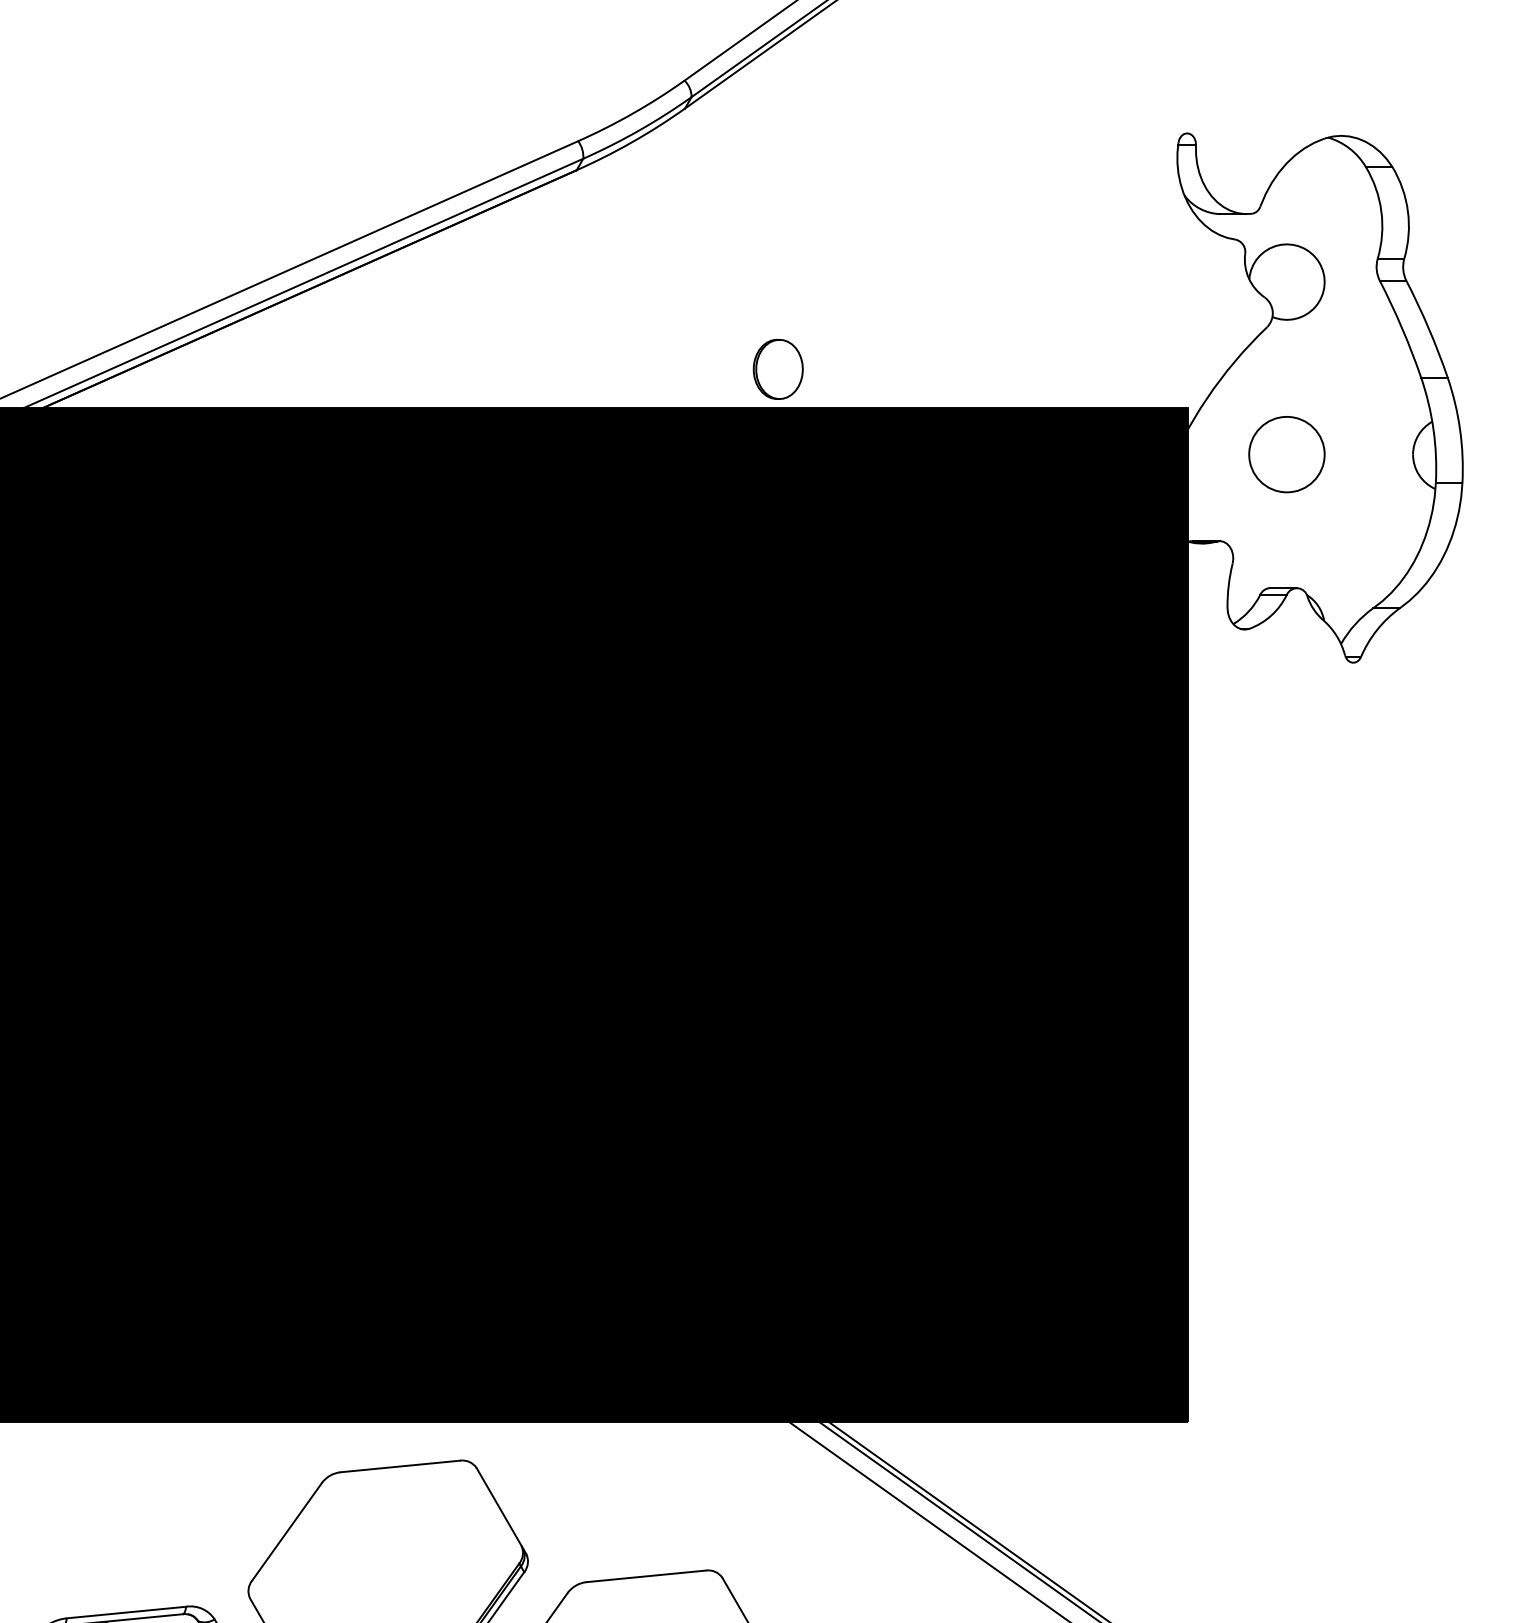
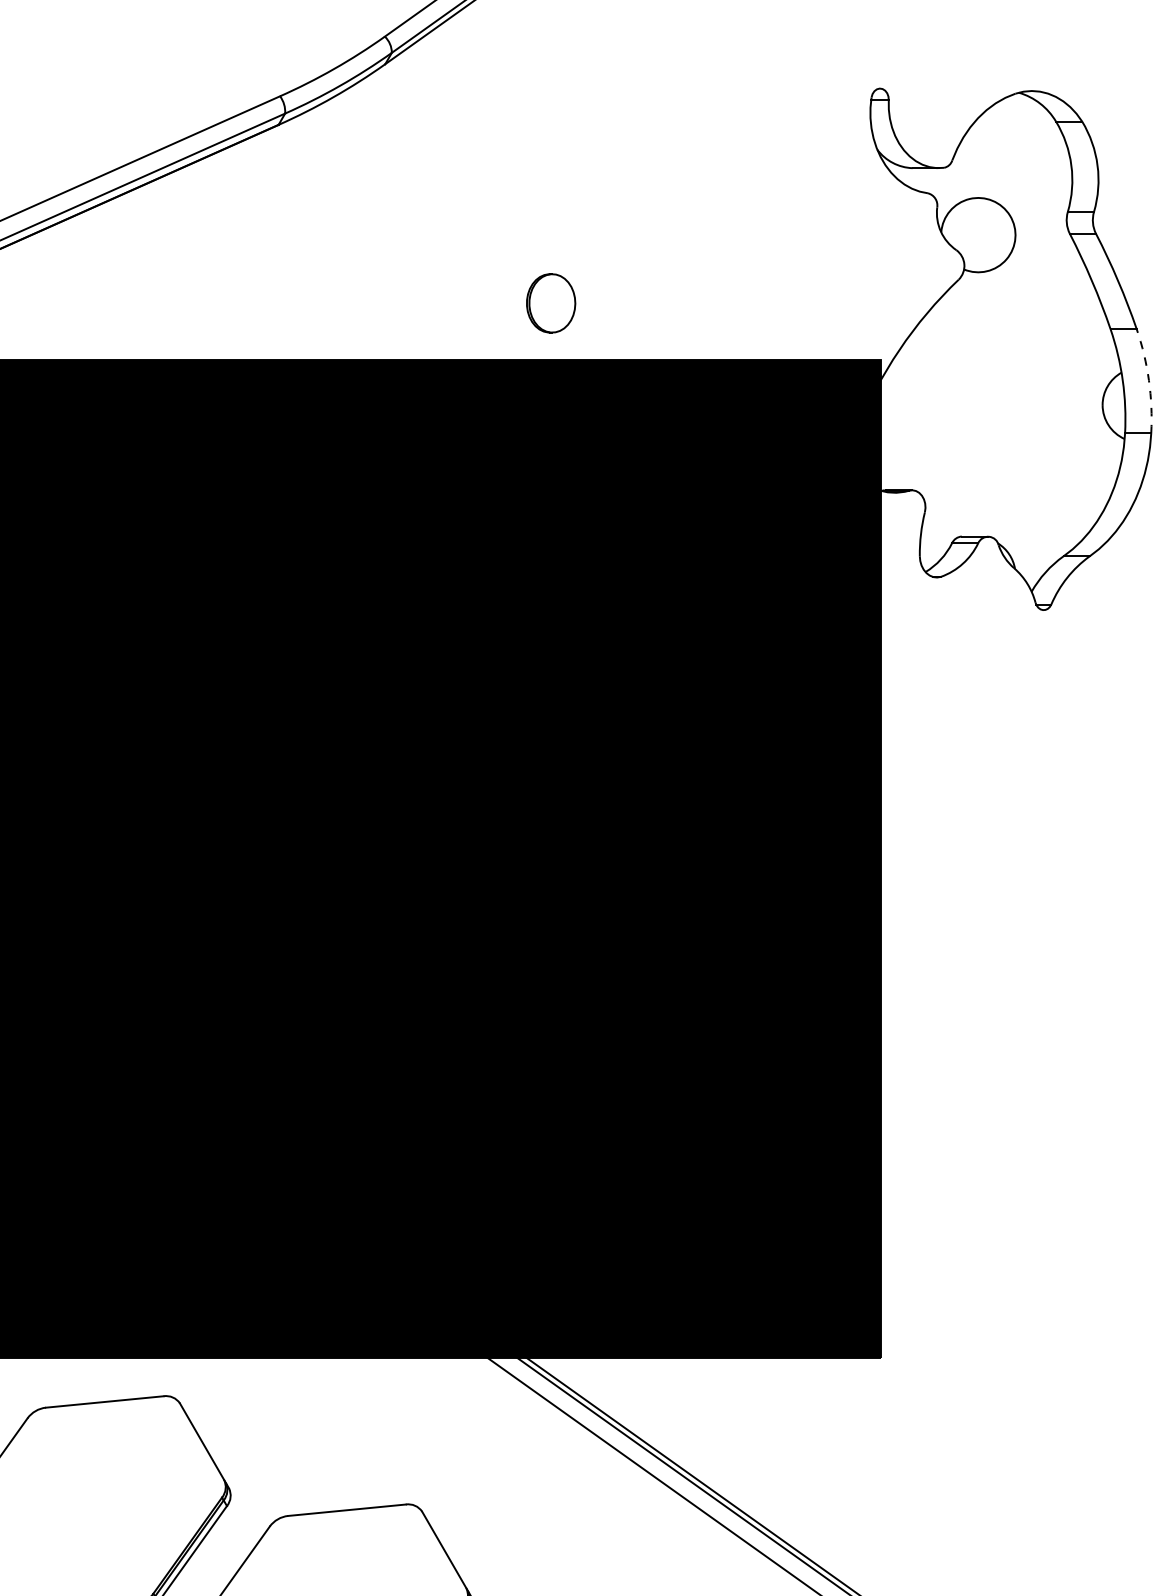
part: (777, 368) -> (550, 302), moved
arc: (1460, 429) -> (1149, 380), solid -> dashed
circle: (1286, 454) -> (977, 404), removed

